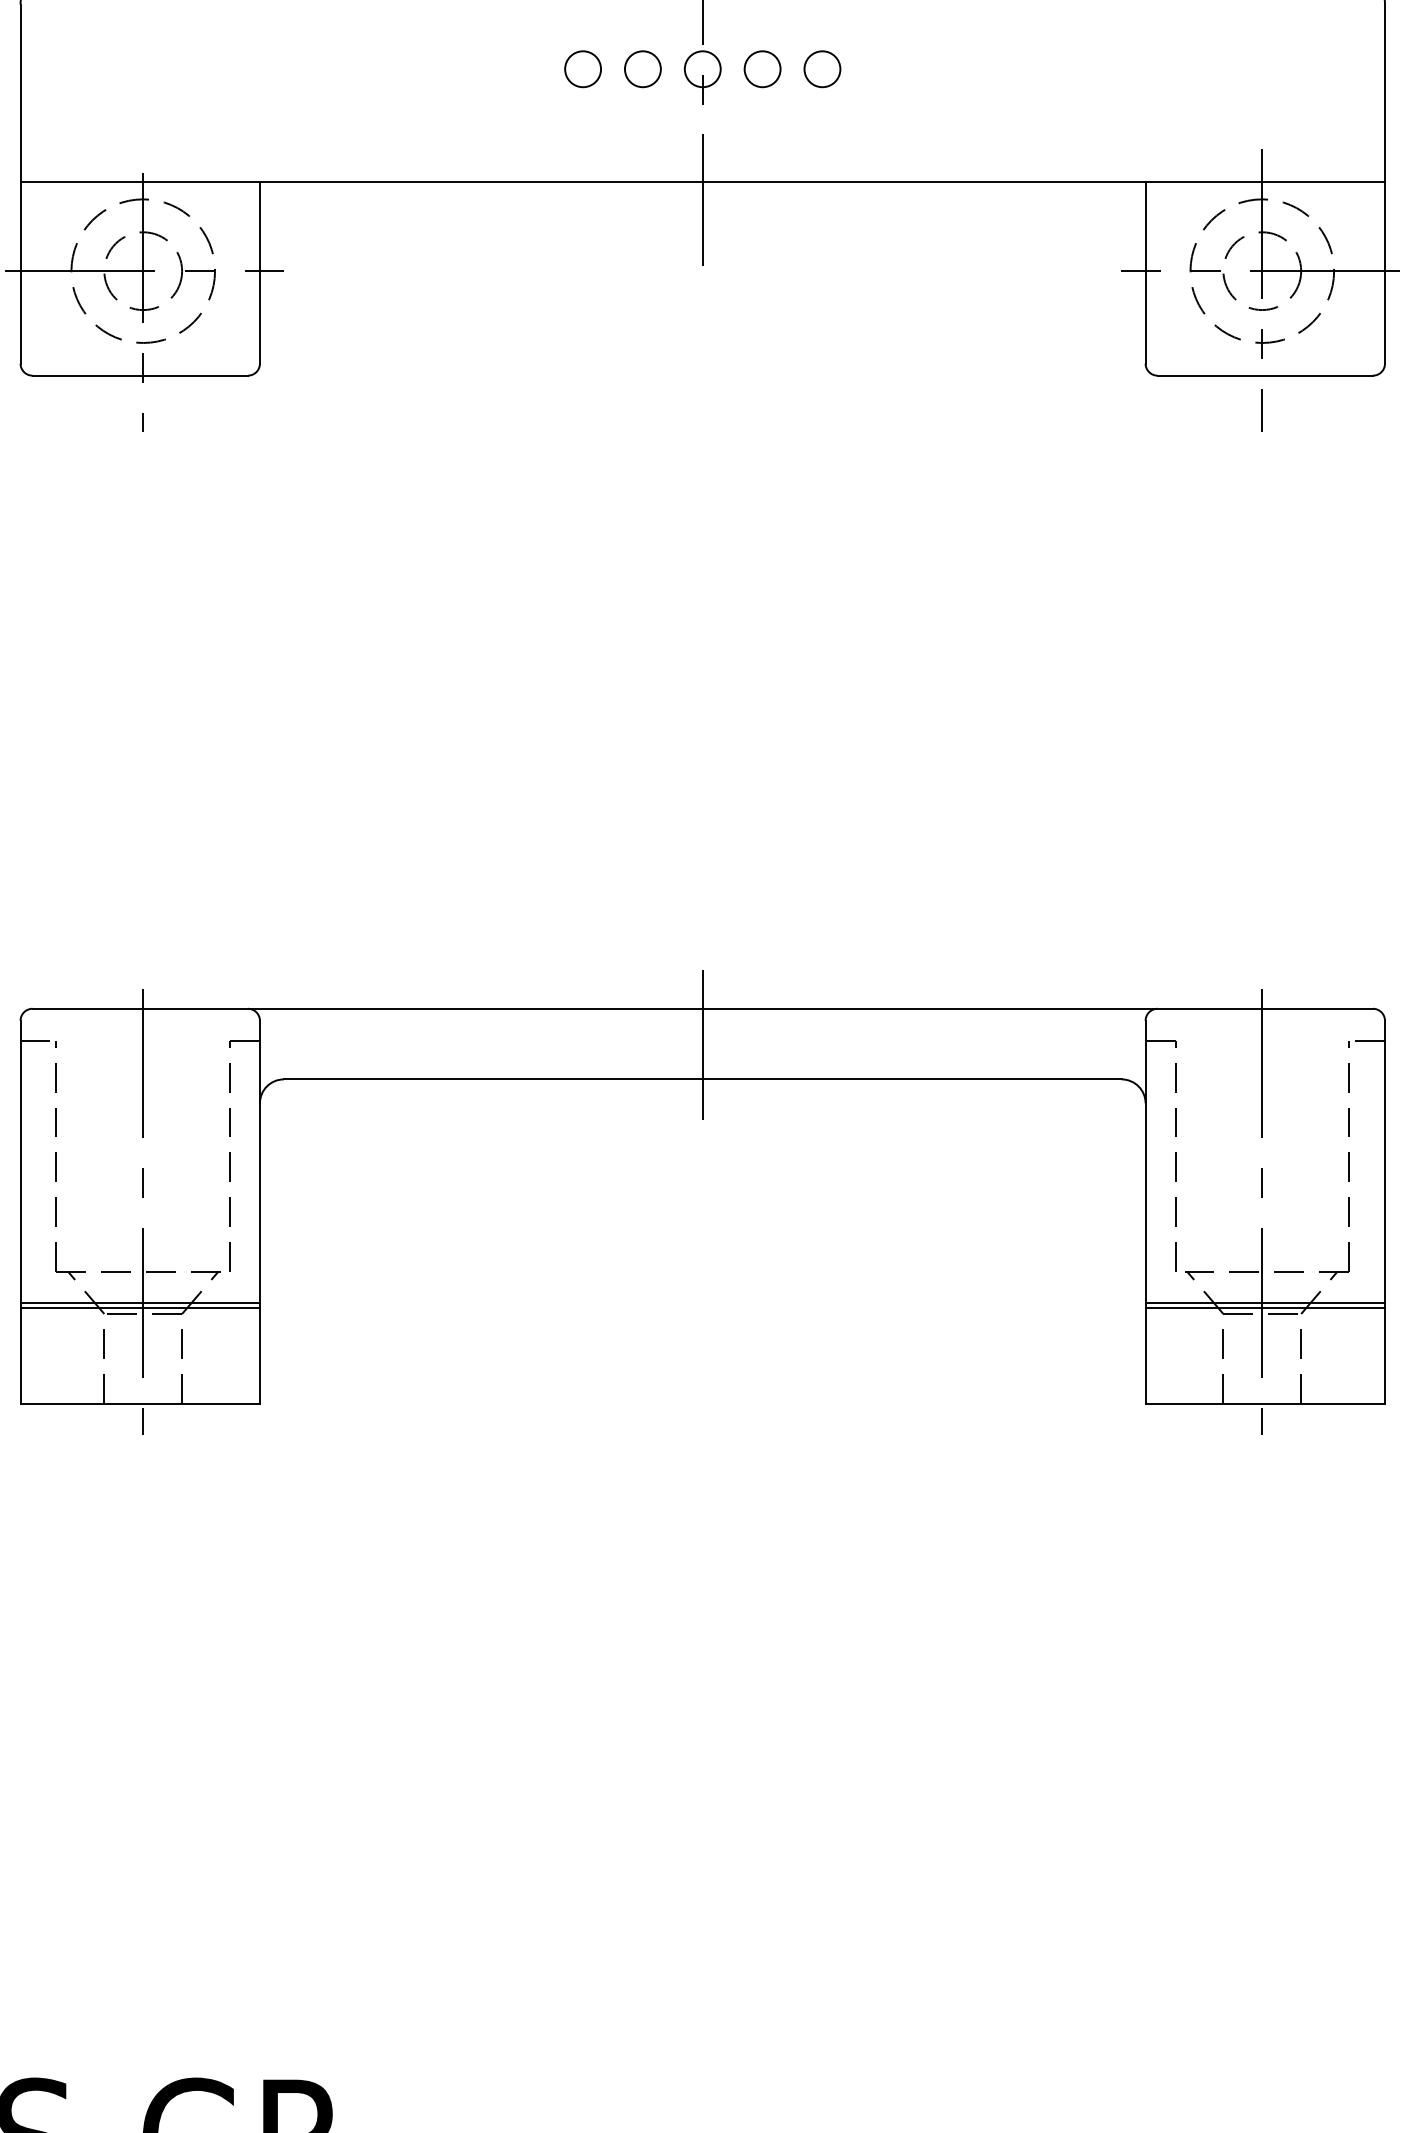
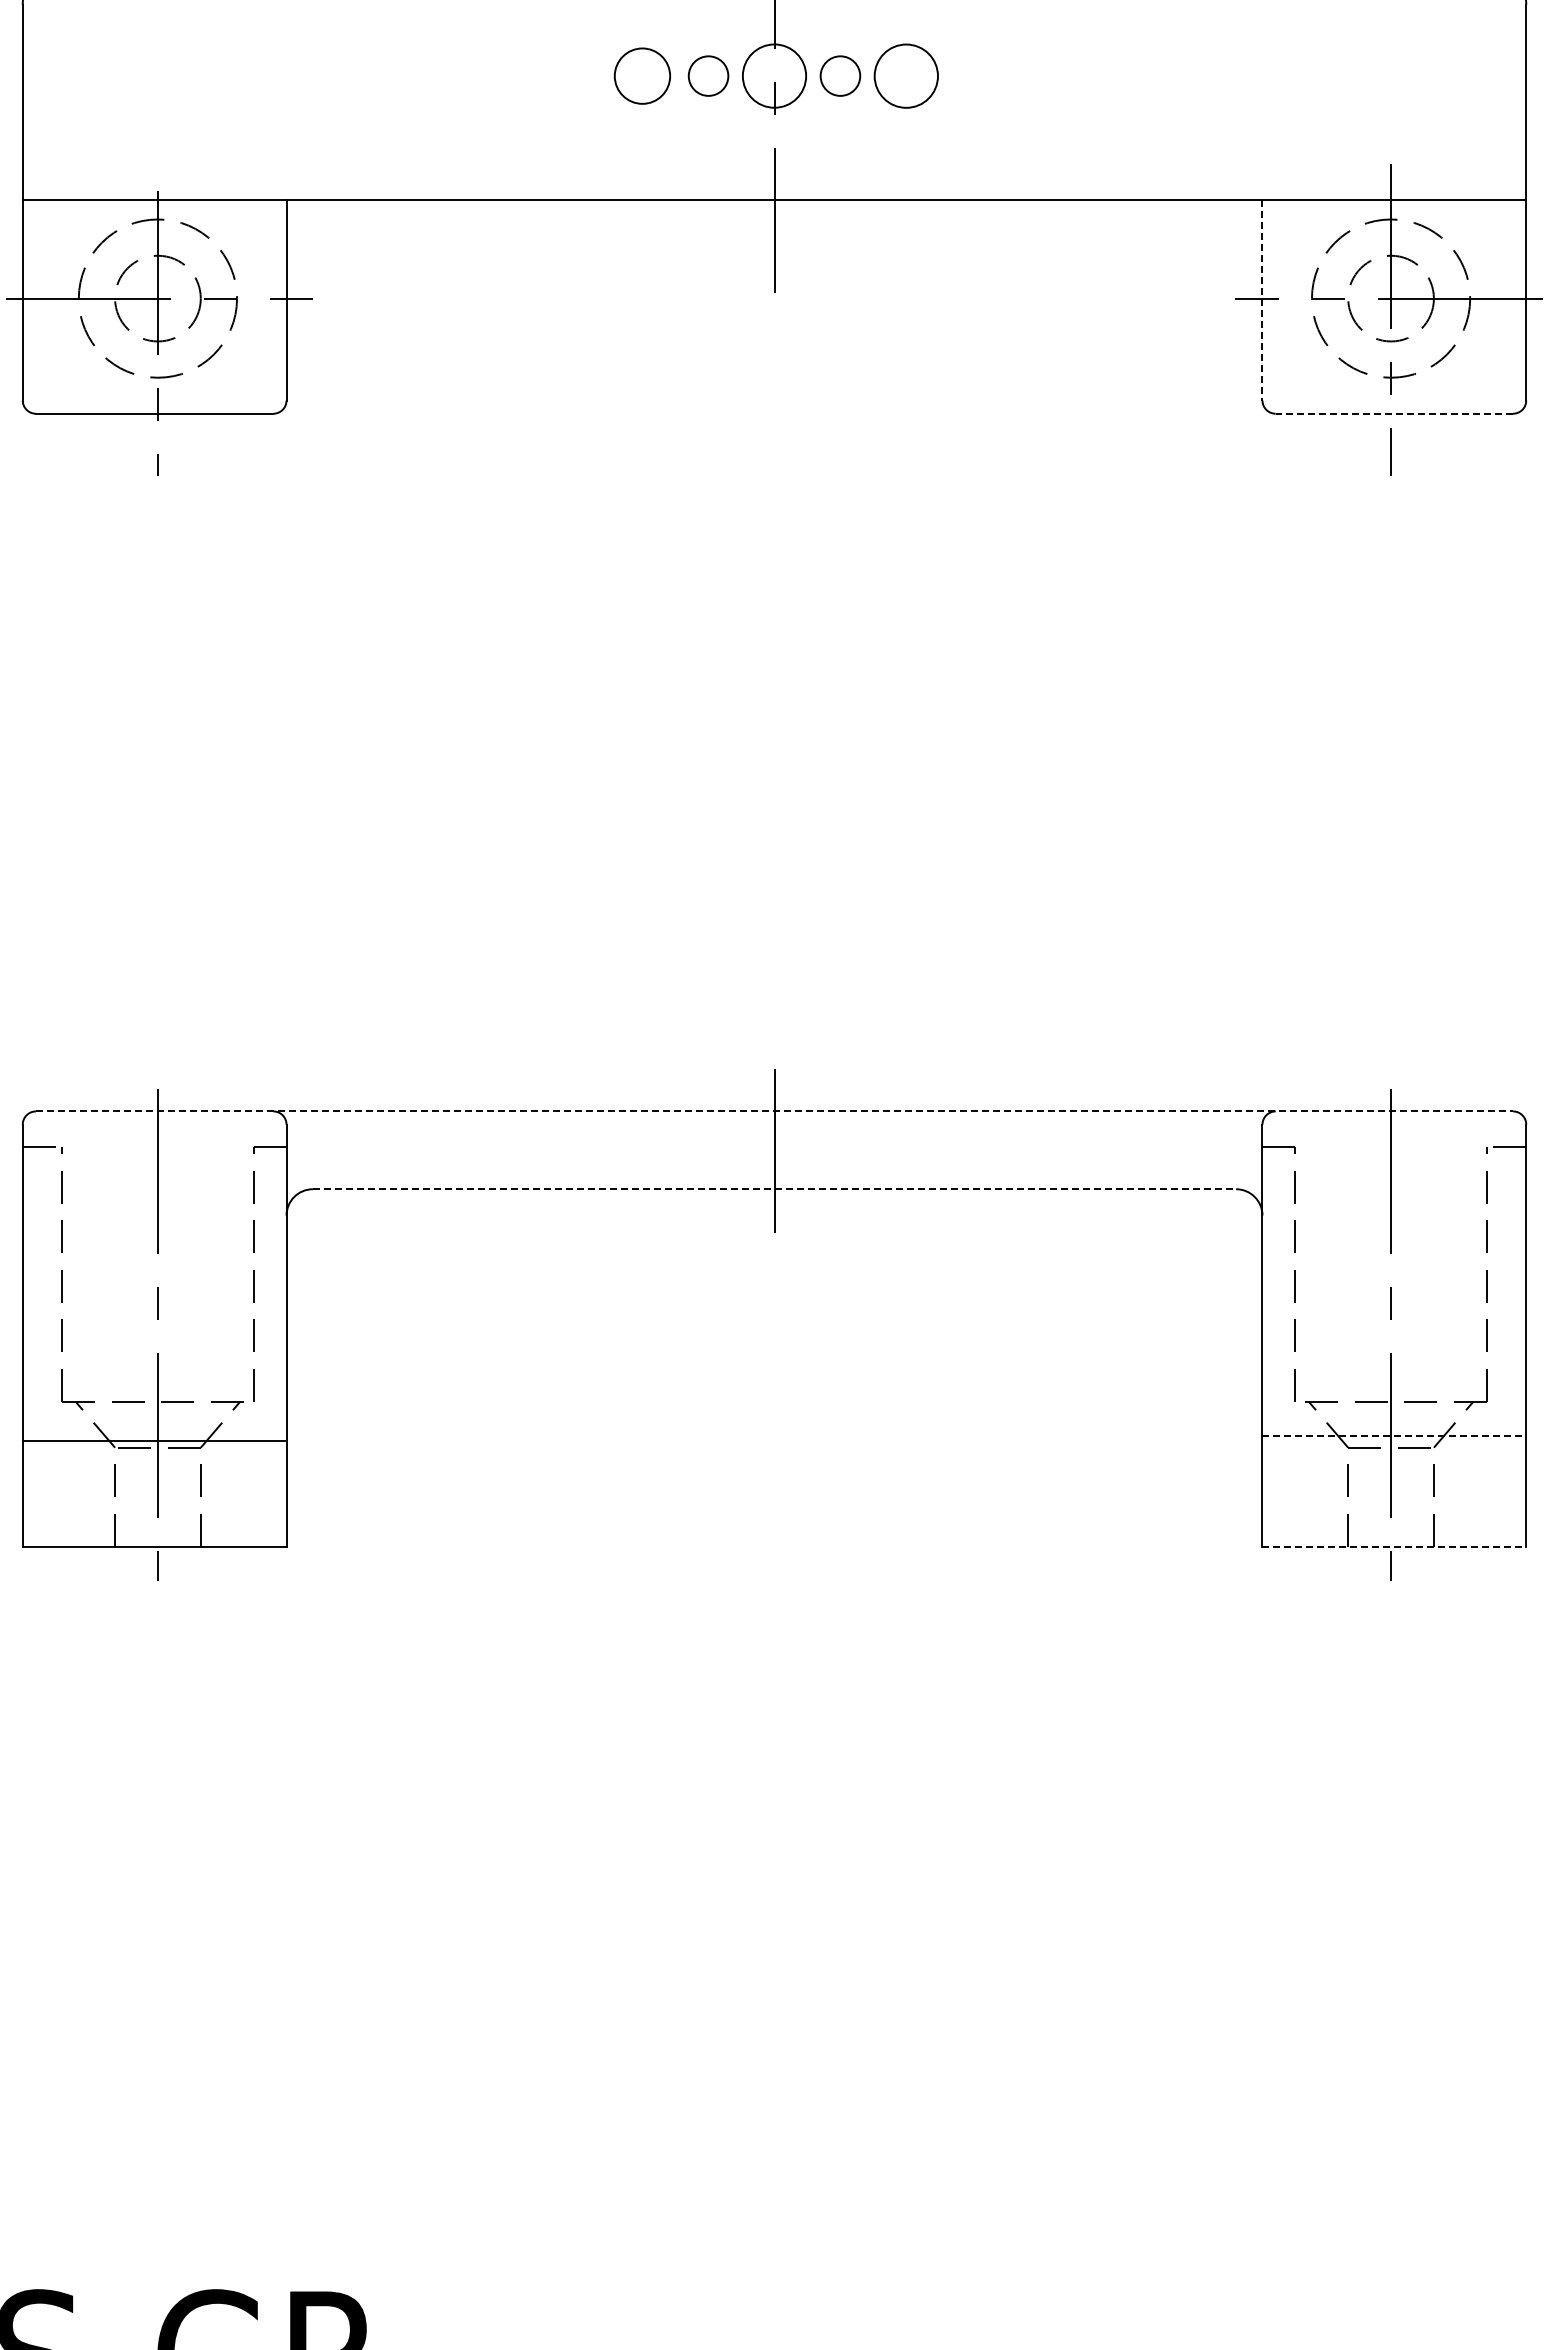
circle: (582, 68) -> (642, 75), size x1.4
circle: (702, 68) -> (774, 75), size x1.6
circle: (822, 68) -> (906, 75), size x1.6
line: (1145, 272) -> (1262, 300), solid -> dashed
line: (1265, 375) -> (1394, 413), solid -> dashed
line: (702, 1008) -> (774, 1111), solid -> dashed
line: (702, 1079) -> (774, 1189), solid -> dashed
line: (140, 1302) -> (154, 1435), removed
line: (1265, 1302) -> (1394, 1435), solid -> dashed
line: (1265, 1308) -> (1394, 1441), removed
line: (1265, 1403) -> (1394, 1546), solid -> dashed

